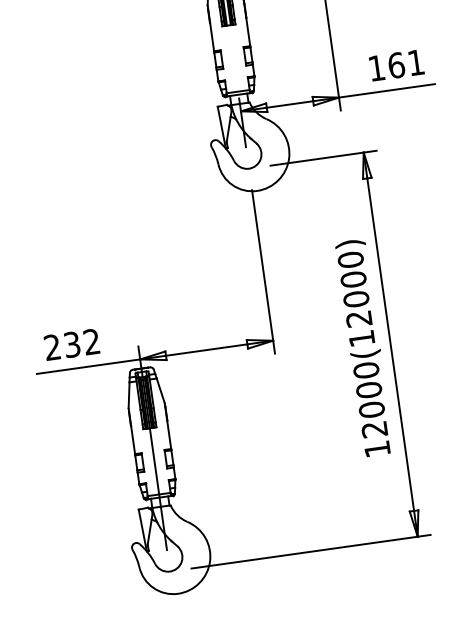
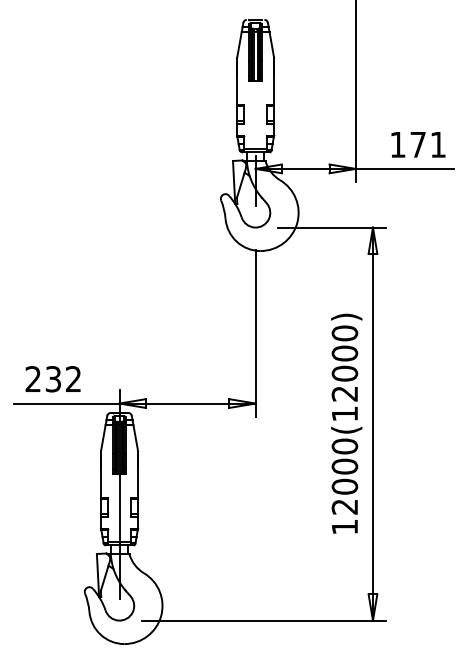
text: (396, 65) -> (418, 144), 161 -> 171

